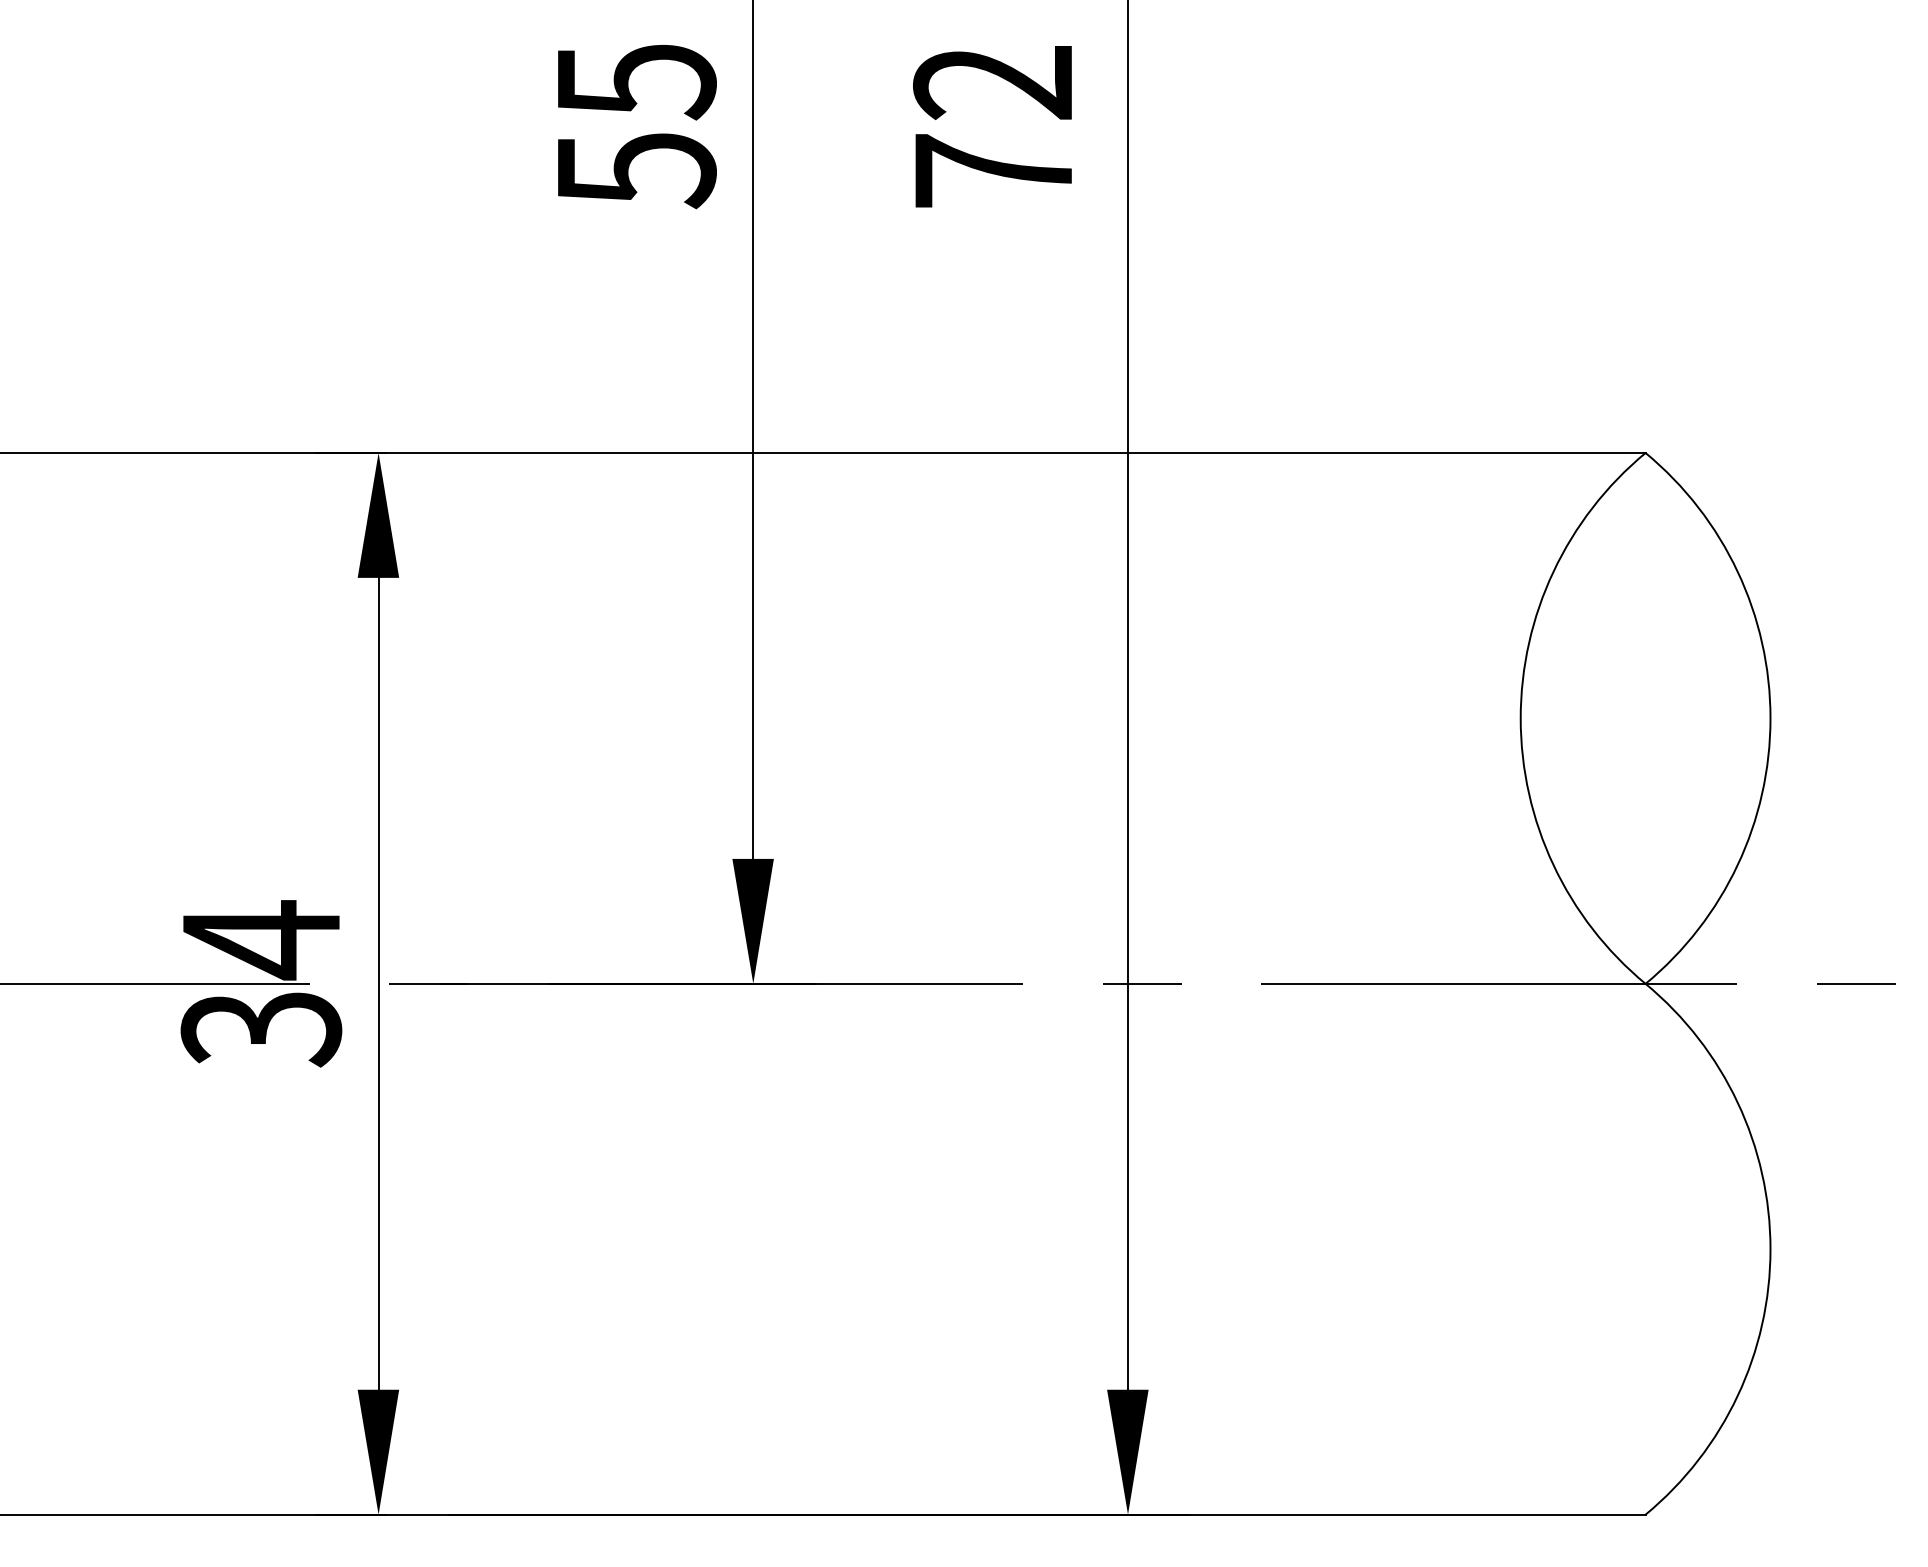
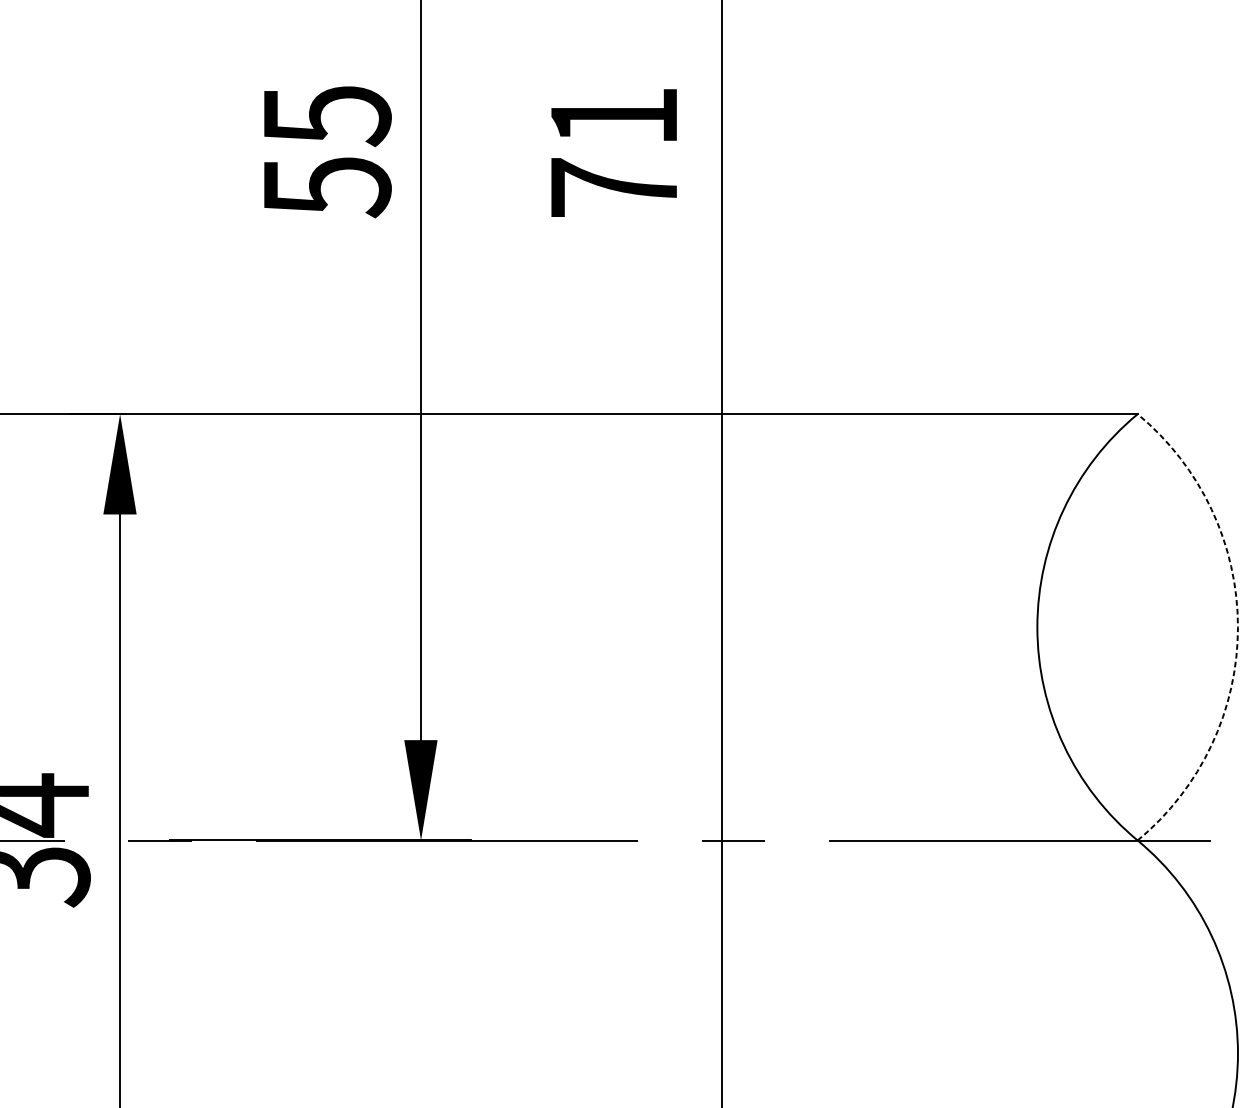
text: (992, 83) -> (613, 117), 72 -> 71
arc: (1770, 718) -> (1237, 627), solid -> dashed

